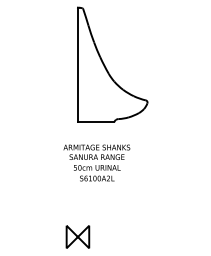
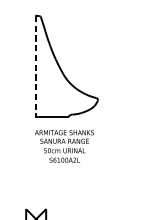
line: (77, 65) -> (35, 67), solid -> dashed
text: (96, 162) -> (64, 146), moved

